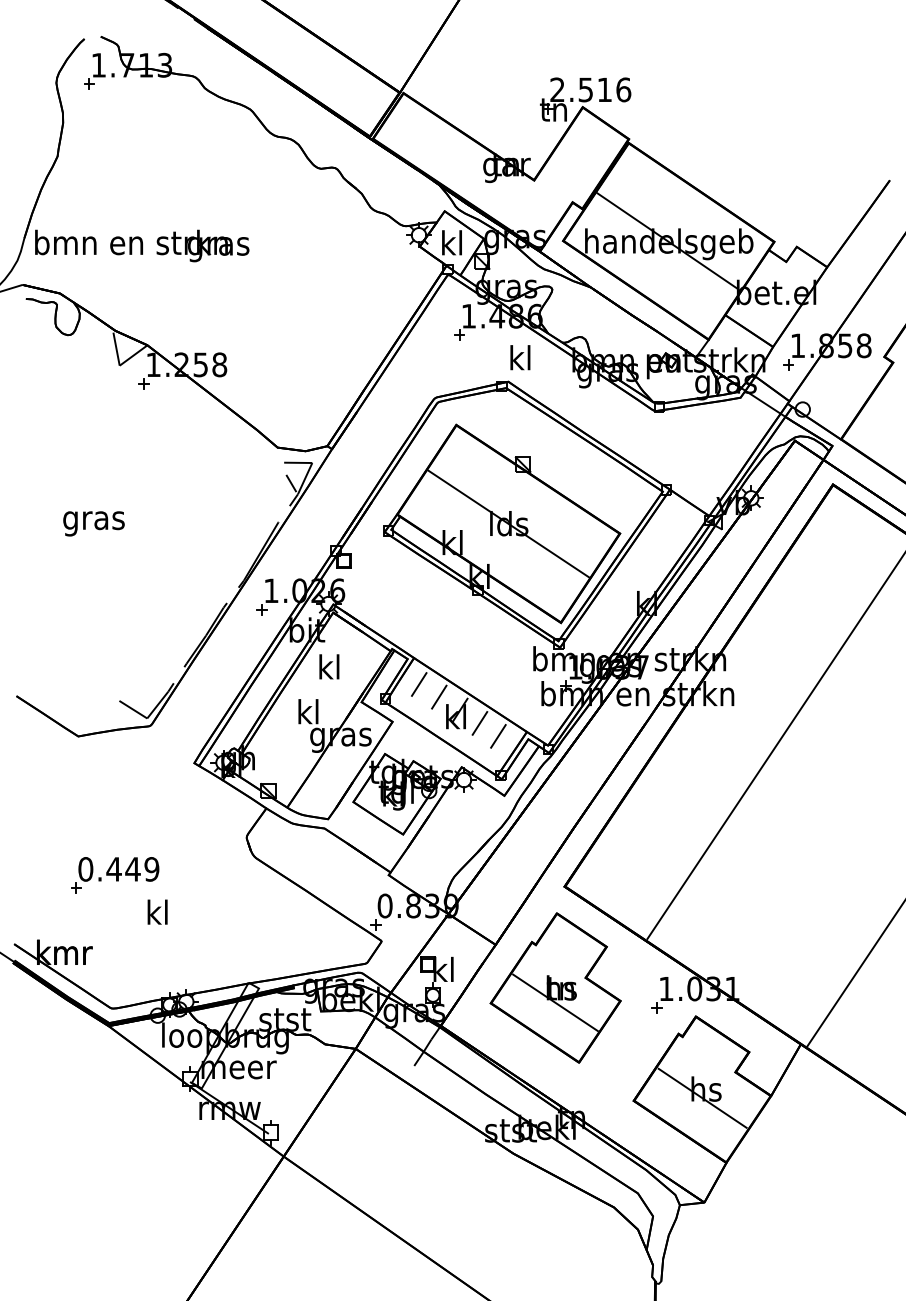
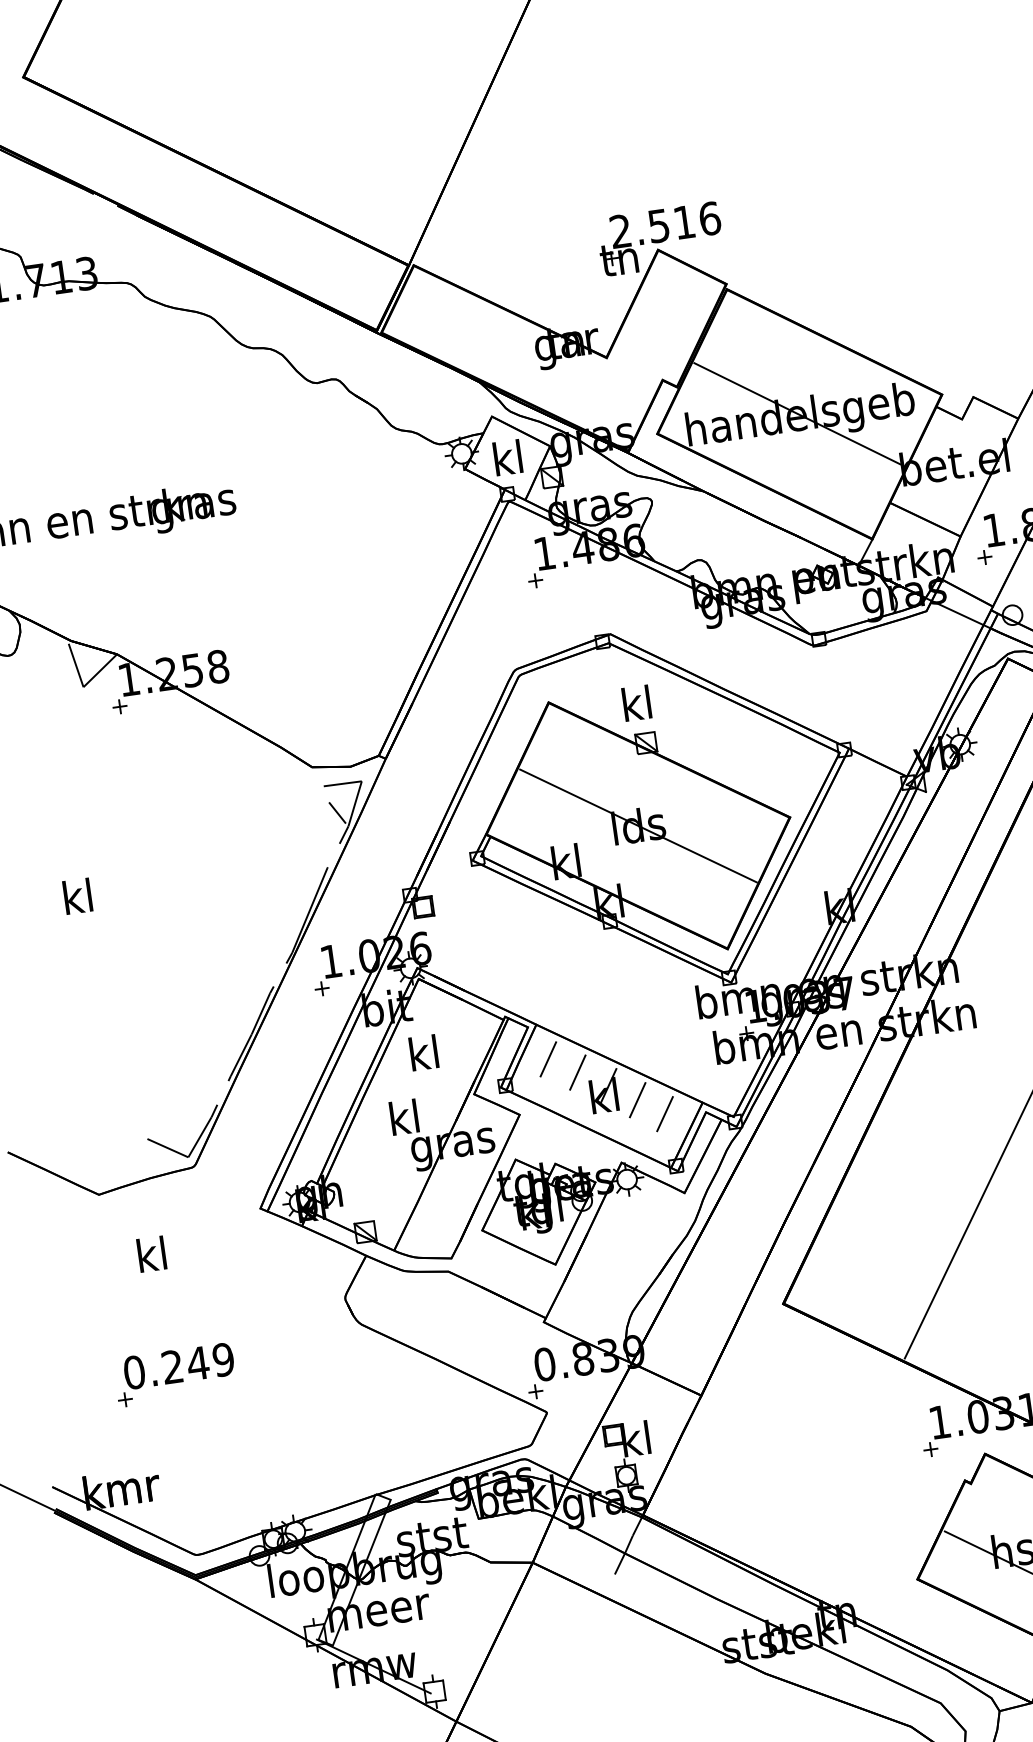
text: (520, 357) -> (636, 702), moved
text: (93, 520) -> (77, 900), gras -> kl
text: (113, 869) -> (171, 1367), 0.449 -> 0.249
text: (157, 911) -> (151, 1253), moved
part: (555, 987) -> (790, 1441), removed

